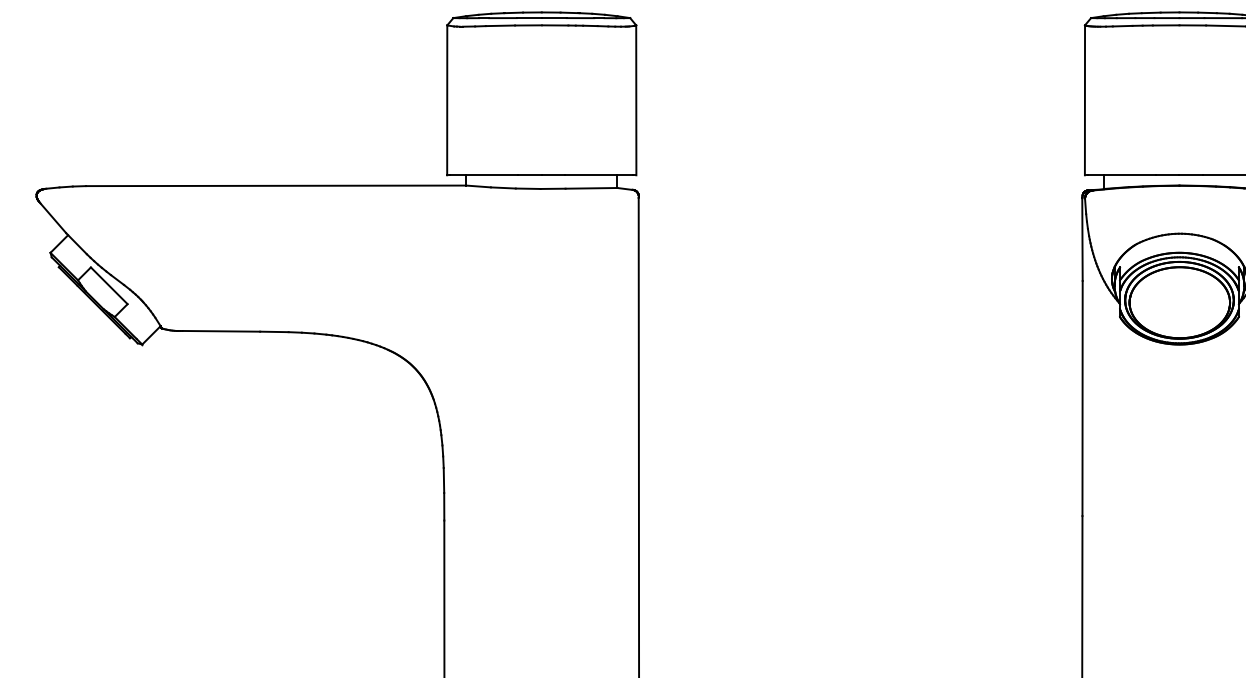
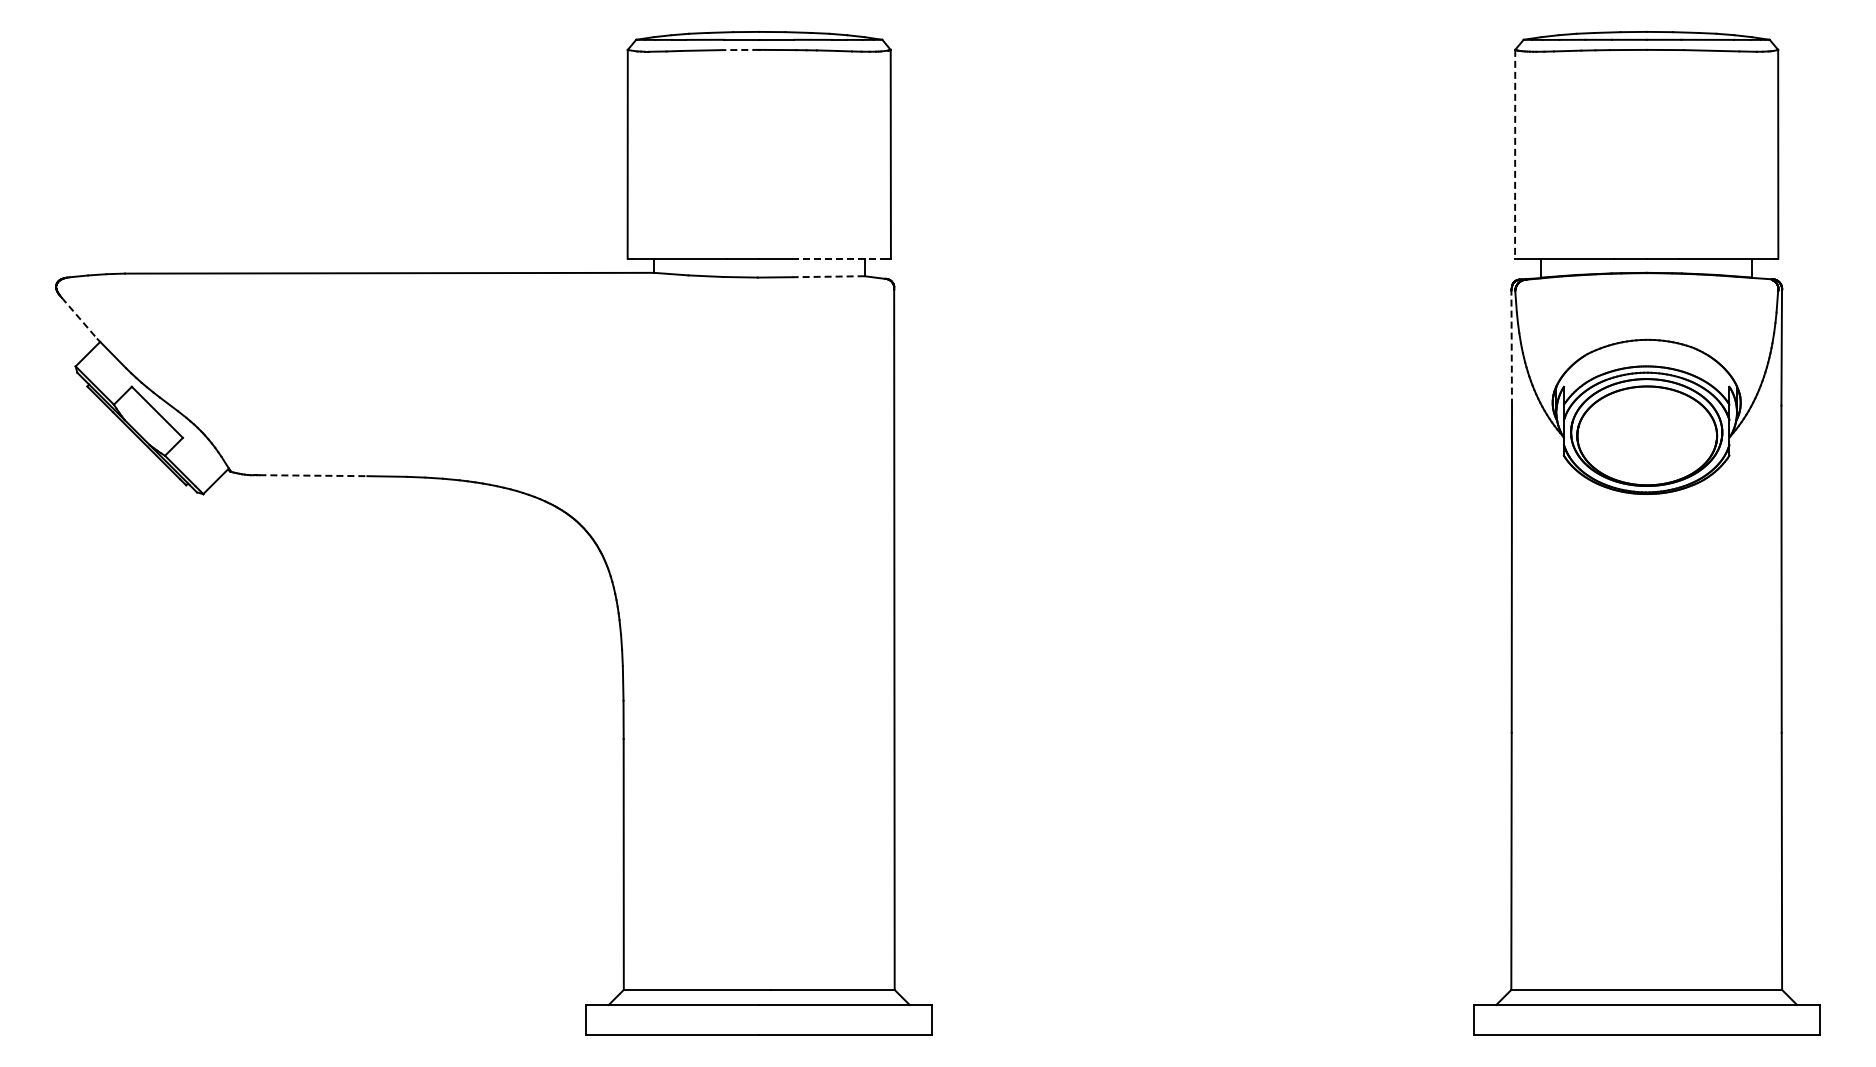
line: (528, 25) -> (740, 50), solid -> dashed
line: (1085, 100) -> (1515, 154), solid -> dashed
line: (599, 175) -> (839, 258), solid -> dashed
line: (591, 188) -> (828, 276), solid -> dashed
line: (53, 218) -> (79, 318), solid -> dashed
line: (1082, 239) -> (1511, 347), solid -> dashed
line: (221, 331) -> (313, 475), solid -> dashed

